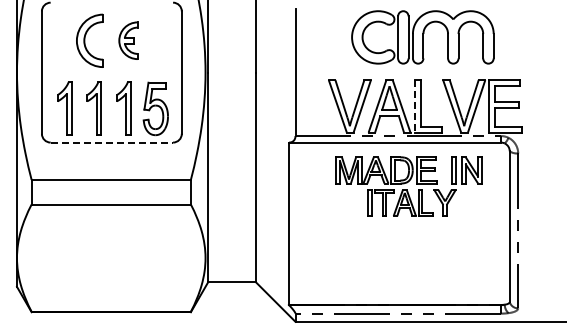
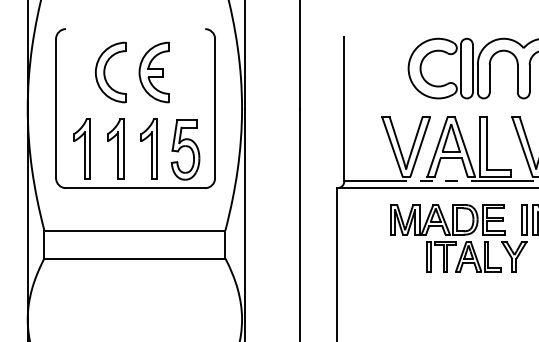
part: (128, 40) -> (154, 72), size x1.43
line: (414, 106) -> (479, 147), dashed -> solid
line: (112, 142) -> (136, 188), dashed -> solid

